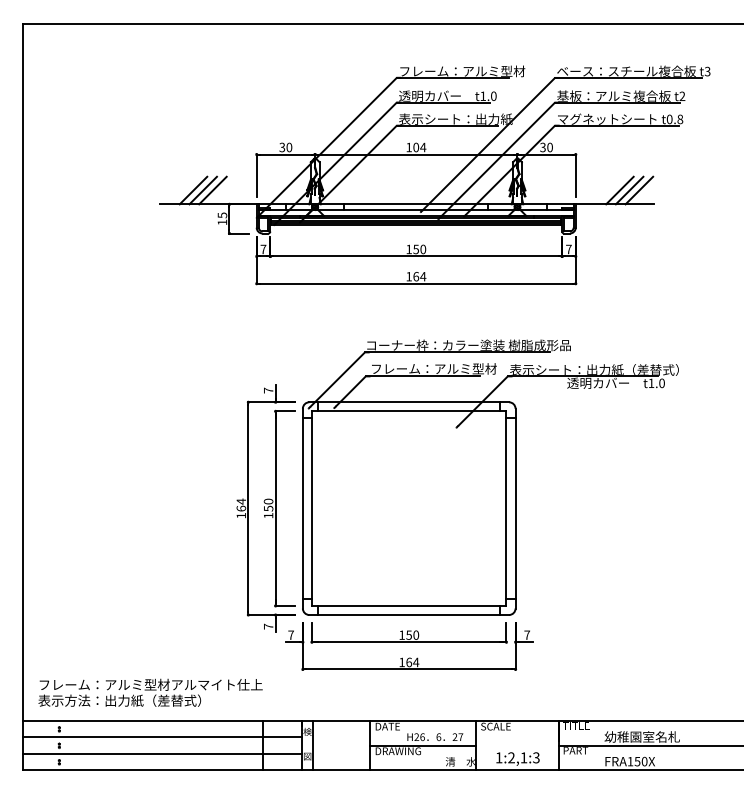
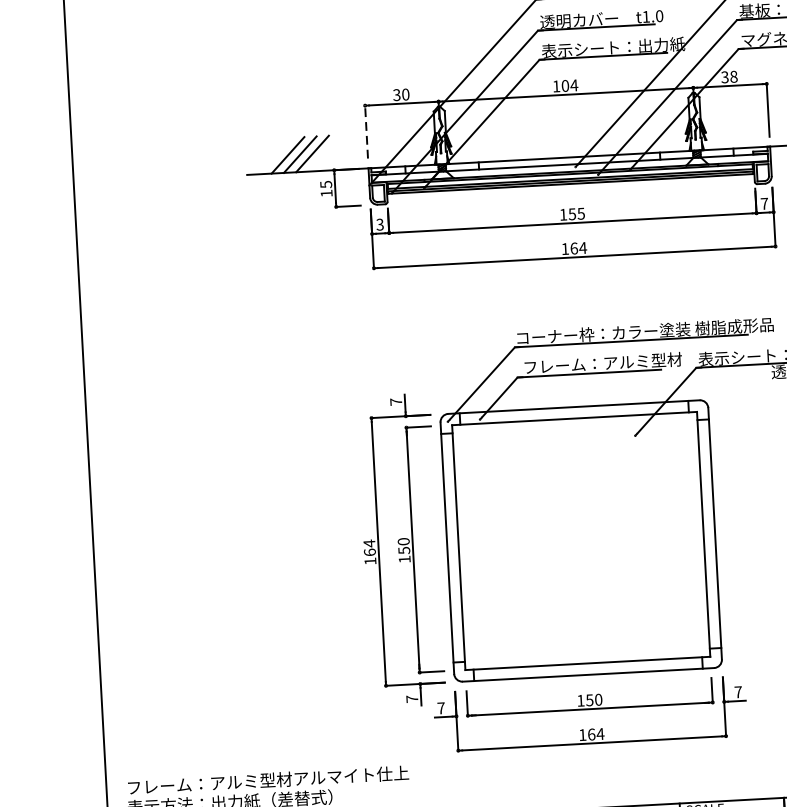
text: (549, 147) -> (733, 76), 30 -> 38
line: (256, 175) -> (366, 132), solid -> dashed
text: (263, 249) -> (380, 224), 7 -> 3
text: (423, 249) -> (581, 213), 150 -> 155

